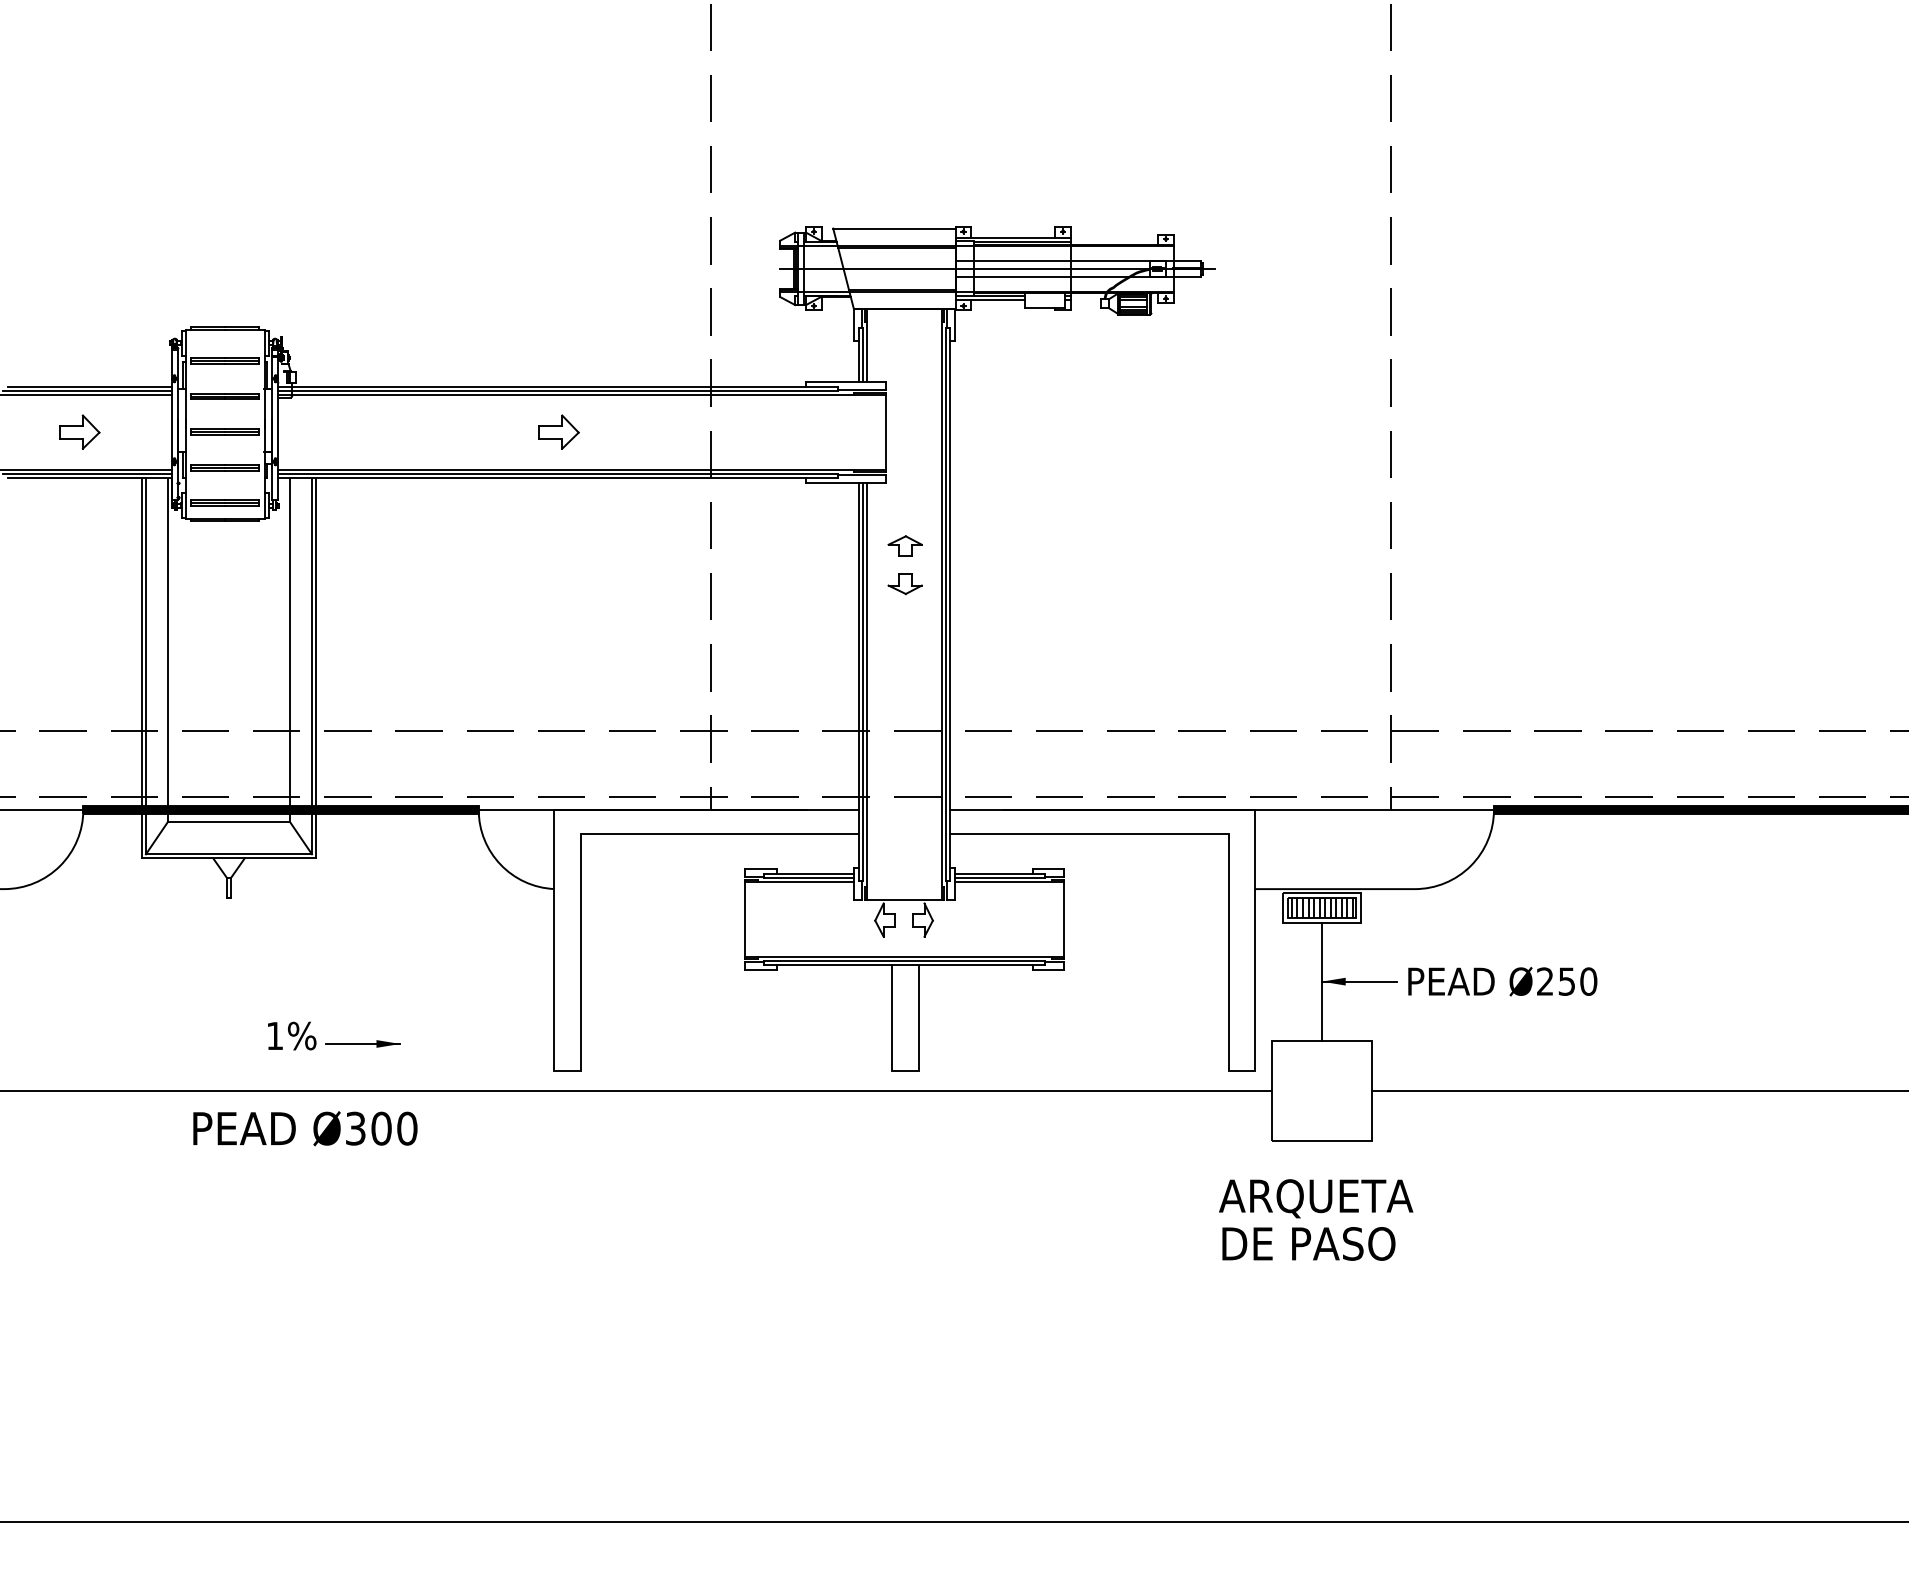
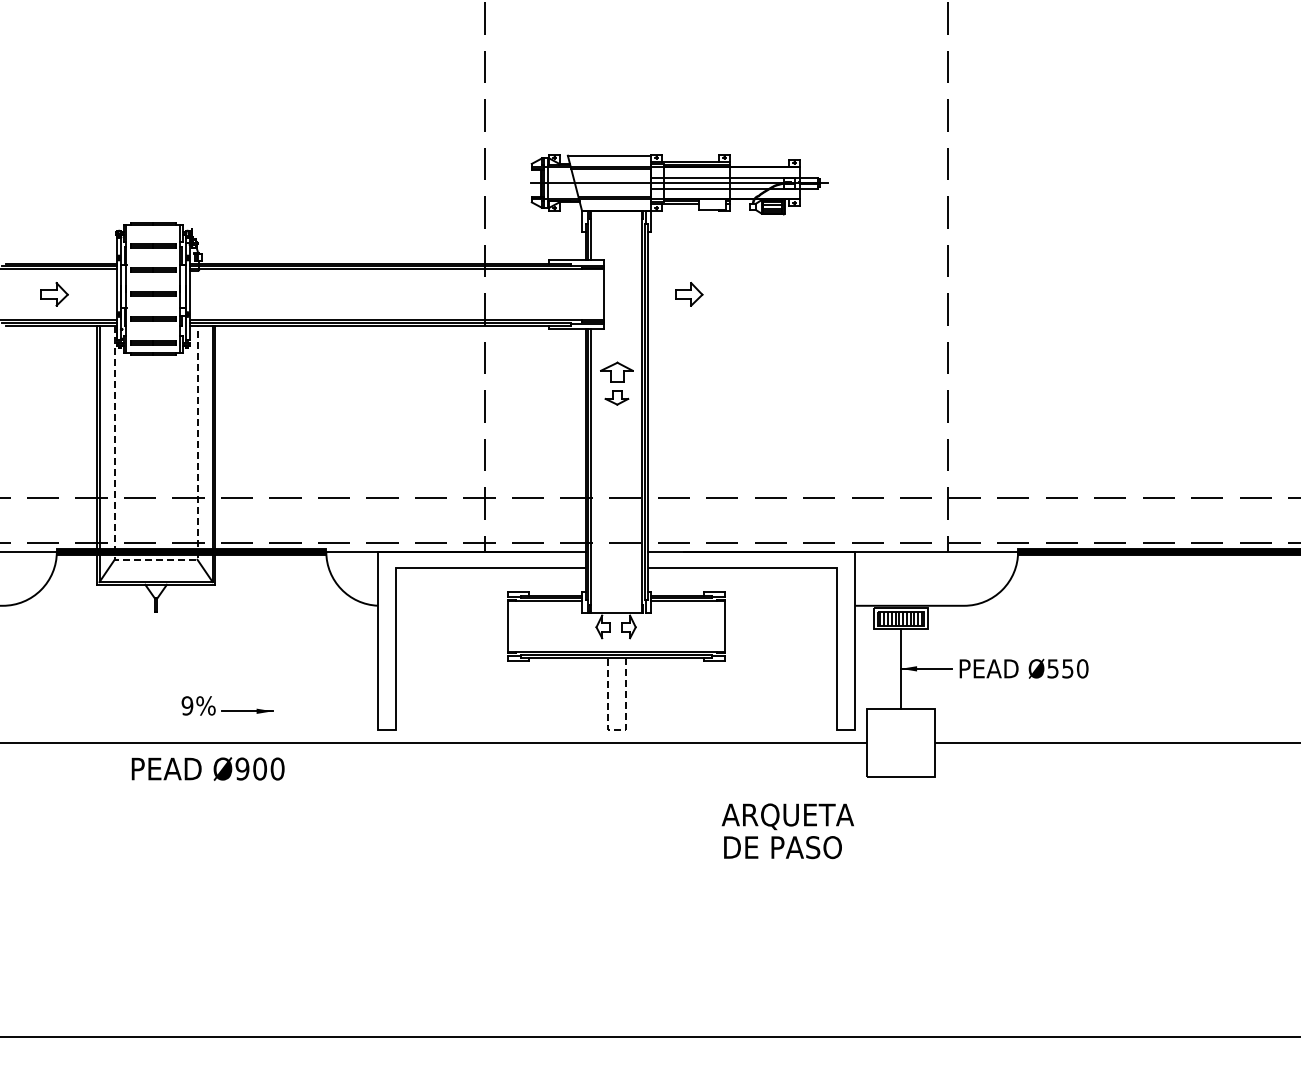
part: (559, 432) -> (689, 294), moved
part: (904, 545) -> (616, 371), size x1.4
line: (229, 821) -> (156, 559), solid -> dashed
text: (1544, 981) -> (1052, 668), Ø250 -> Ø550
text: (275, 1035) -> (187, 705), 1% -> 9%
line: (904, 1070) -> (616, 729), solid -> dashed
text: (355, 1127) -> (242, 768), Ø300 -> Ø900
text: (1315, 1220) -> (787, 831), moved

